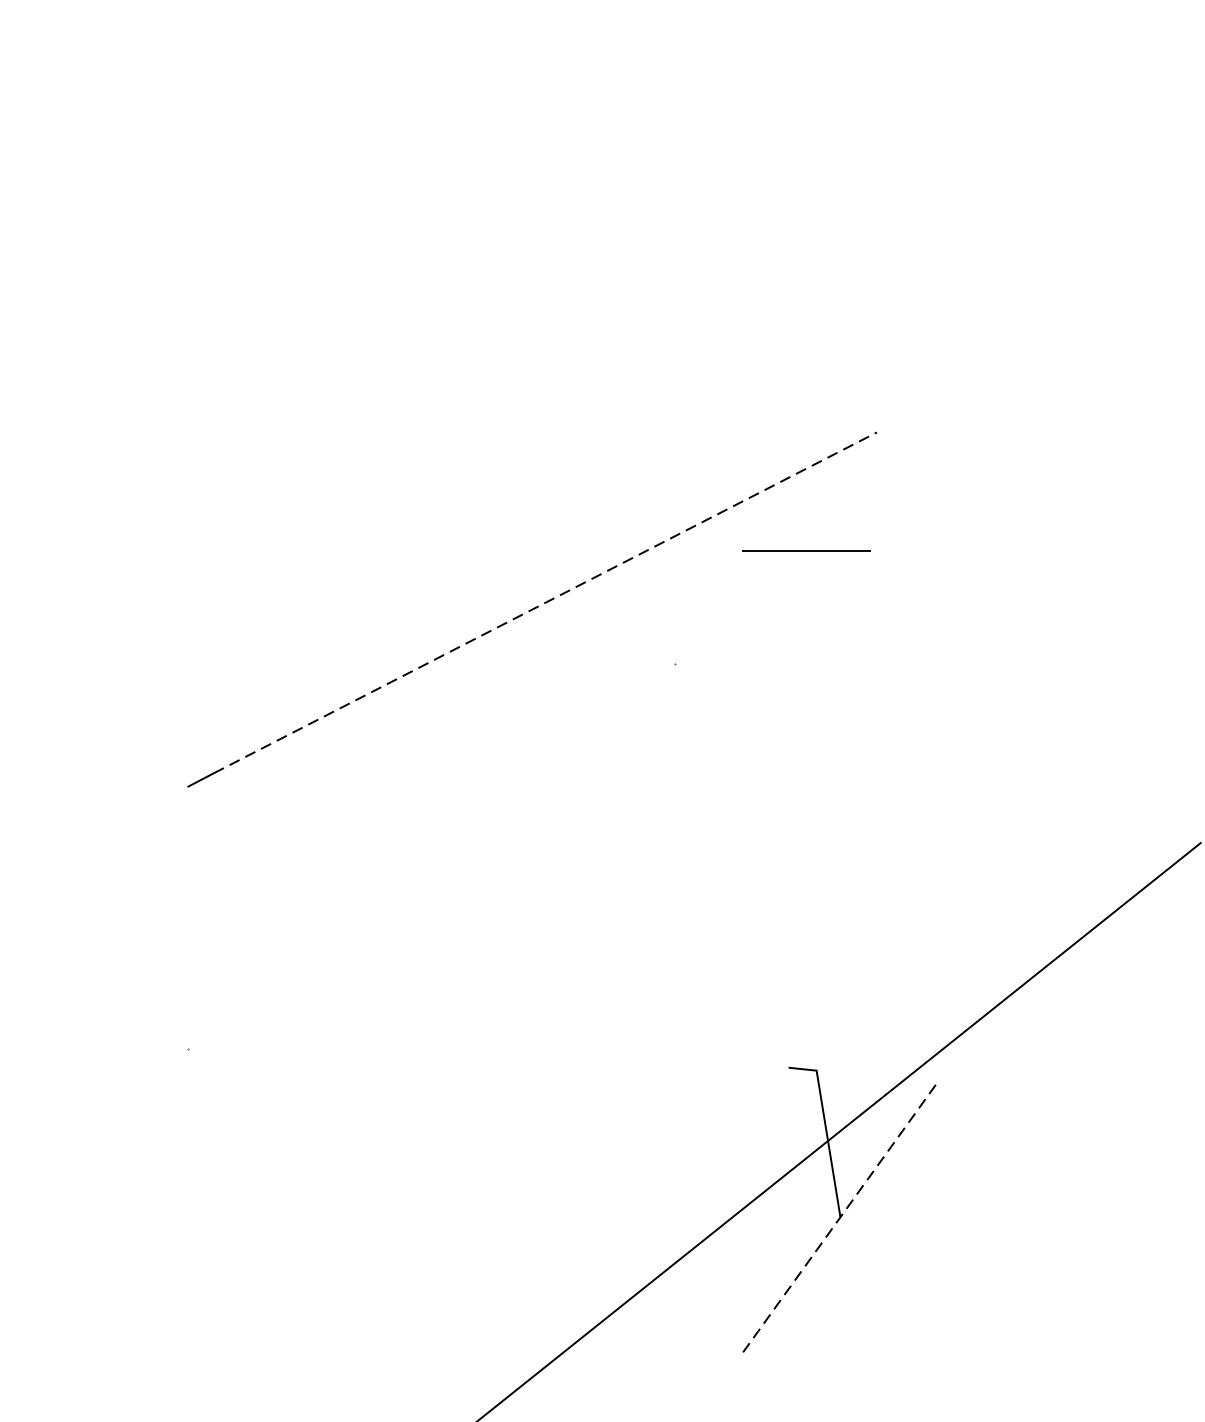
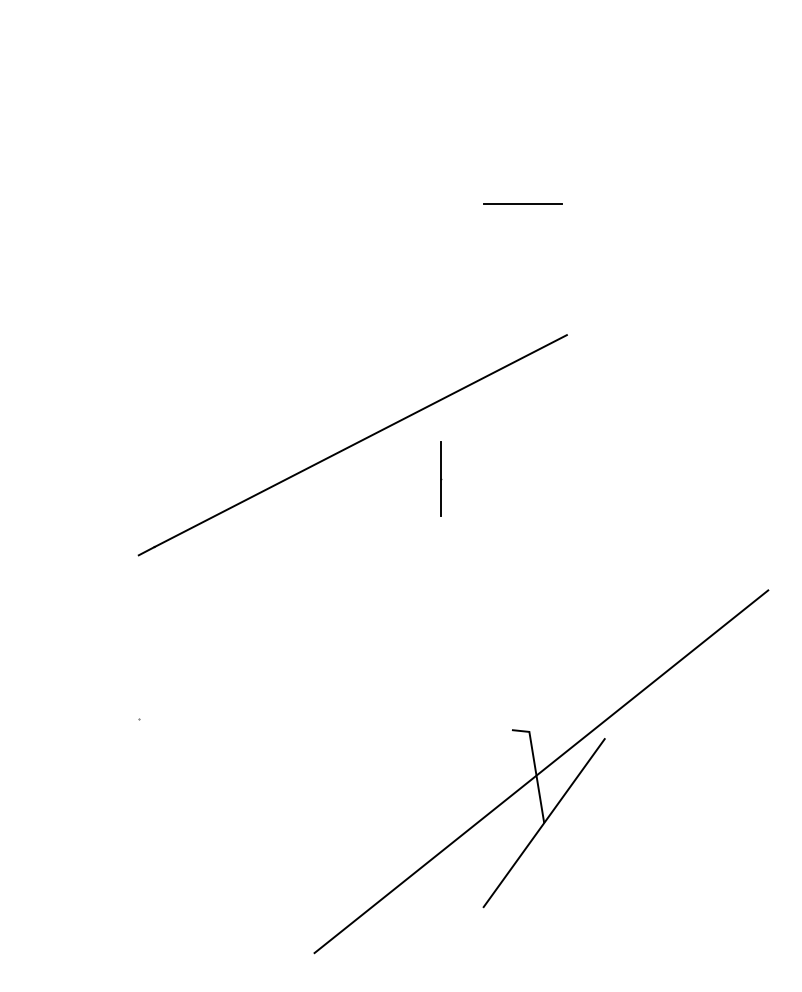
line: (805, 550) -> (522, 203), moved
line: (544, 603) -> (360, 441), dashed -> solid
line: (675, 663) -> (441, 478), added
line: (840, 1217) -> (544, 823), dashed -> solid

